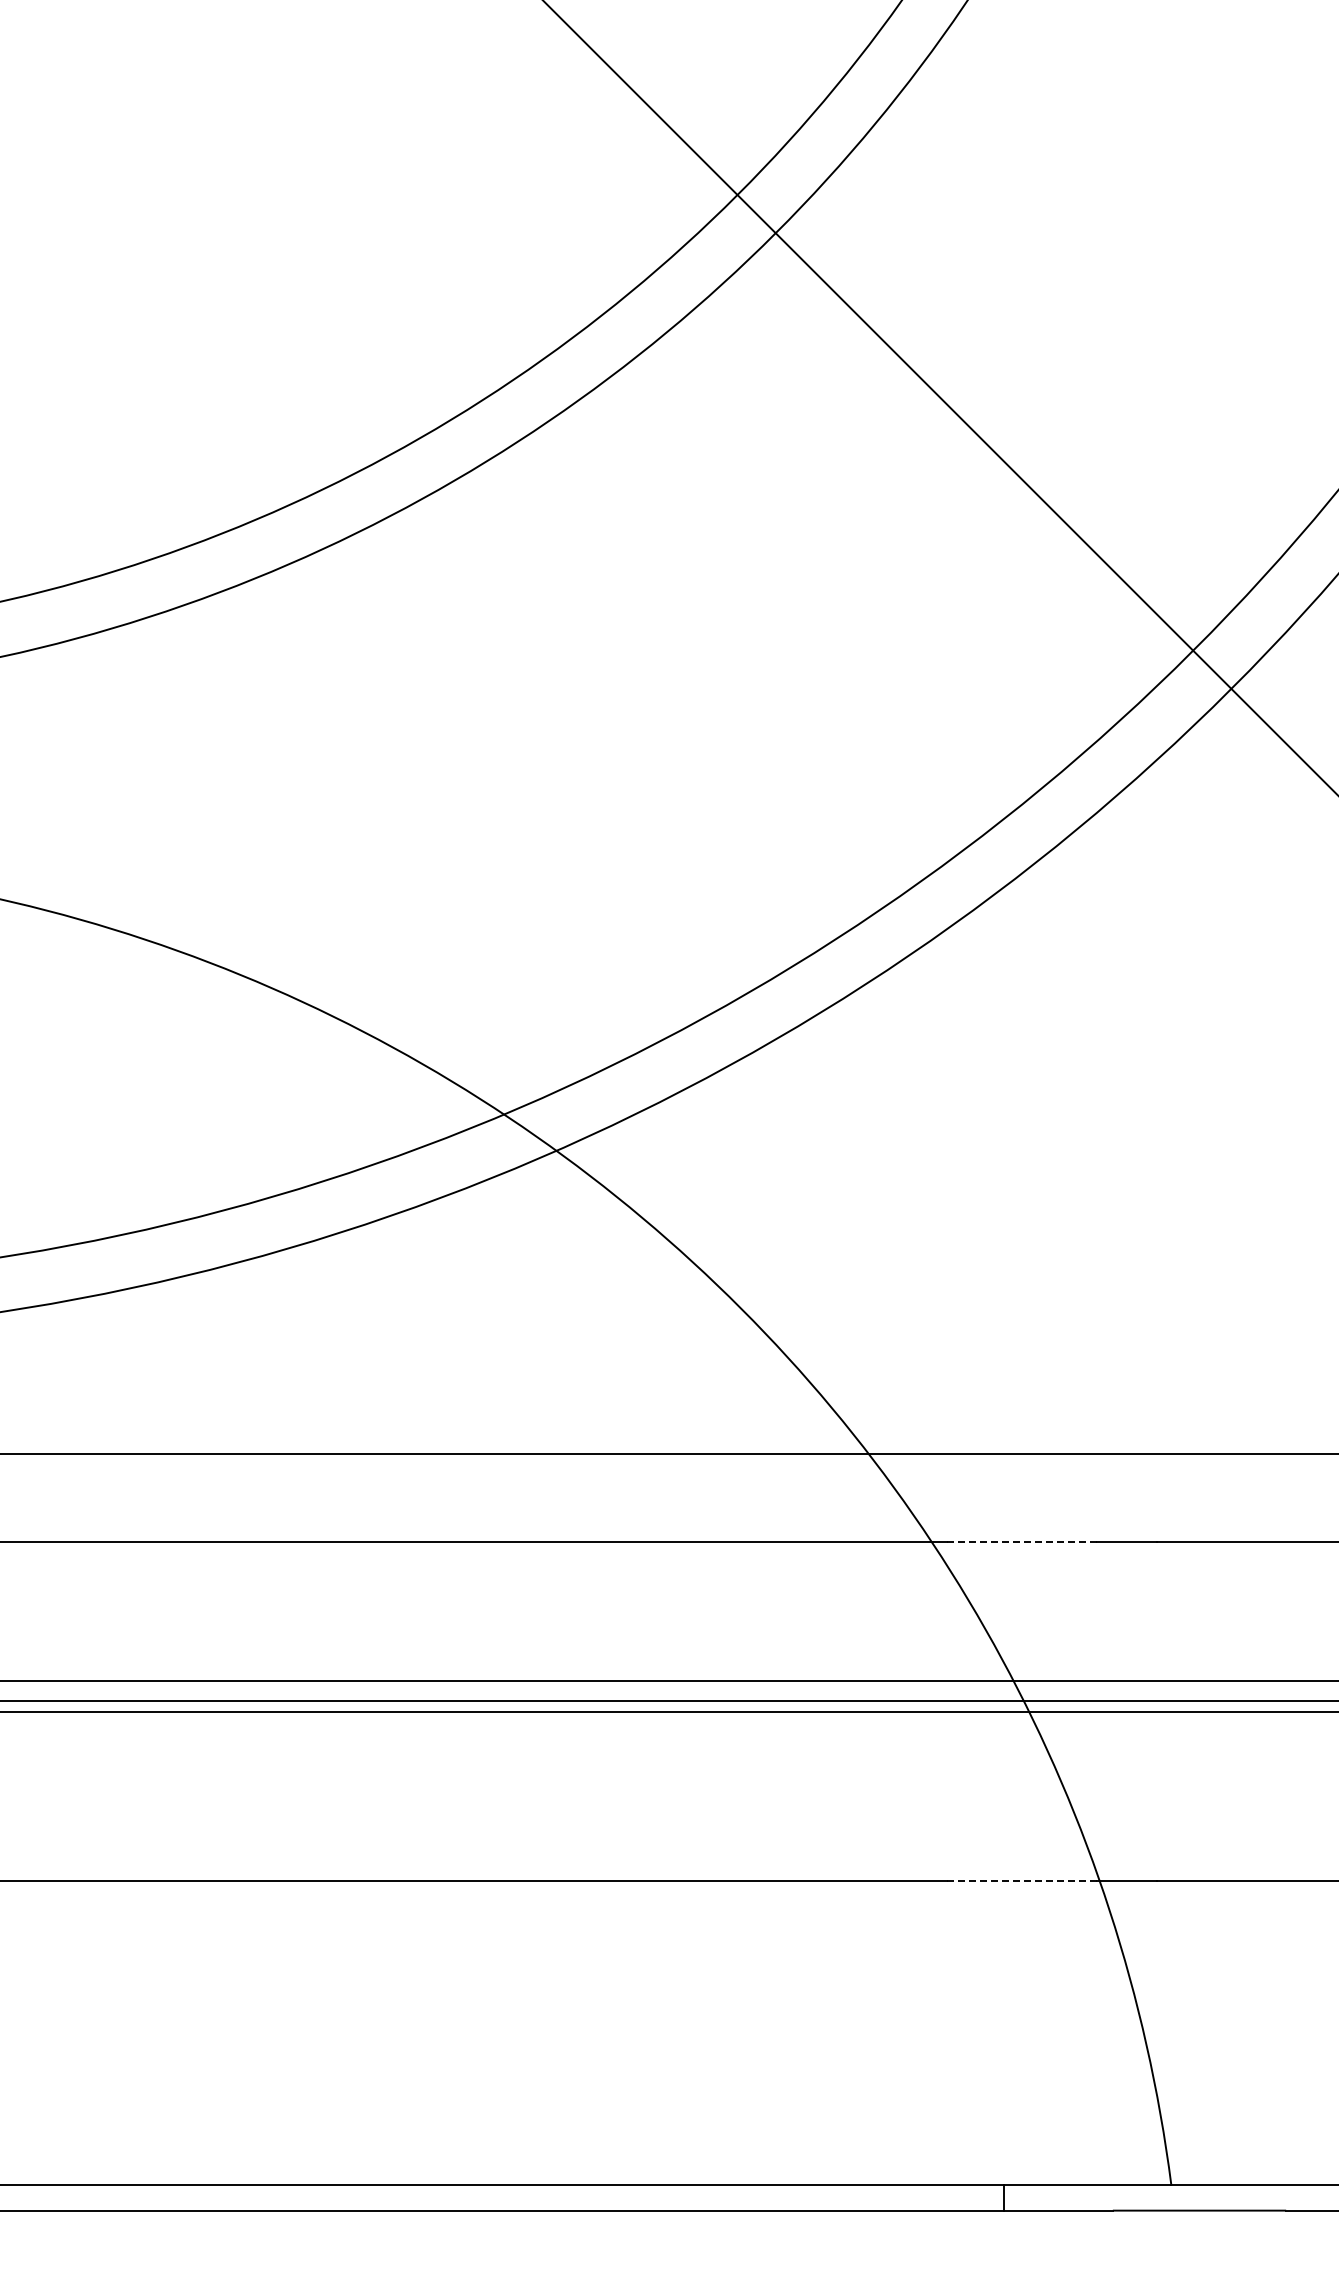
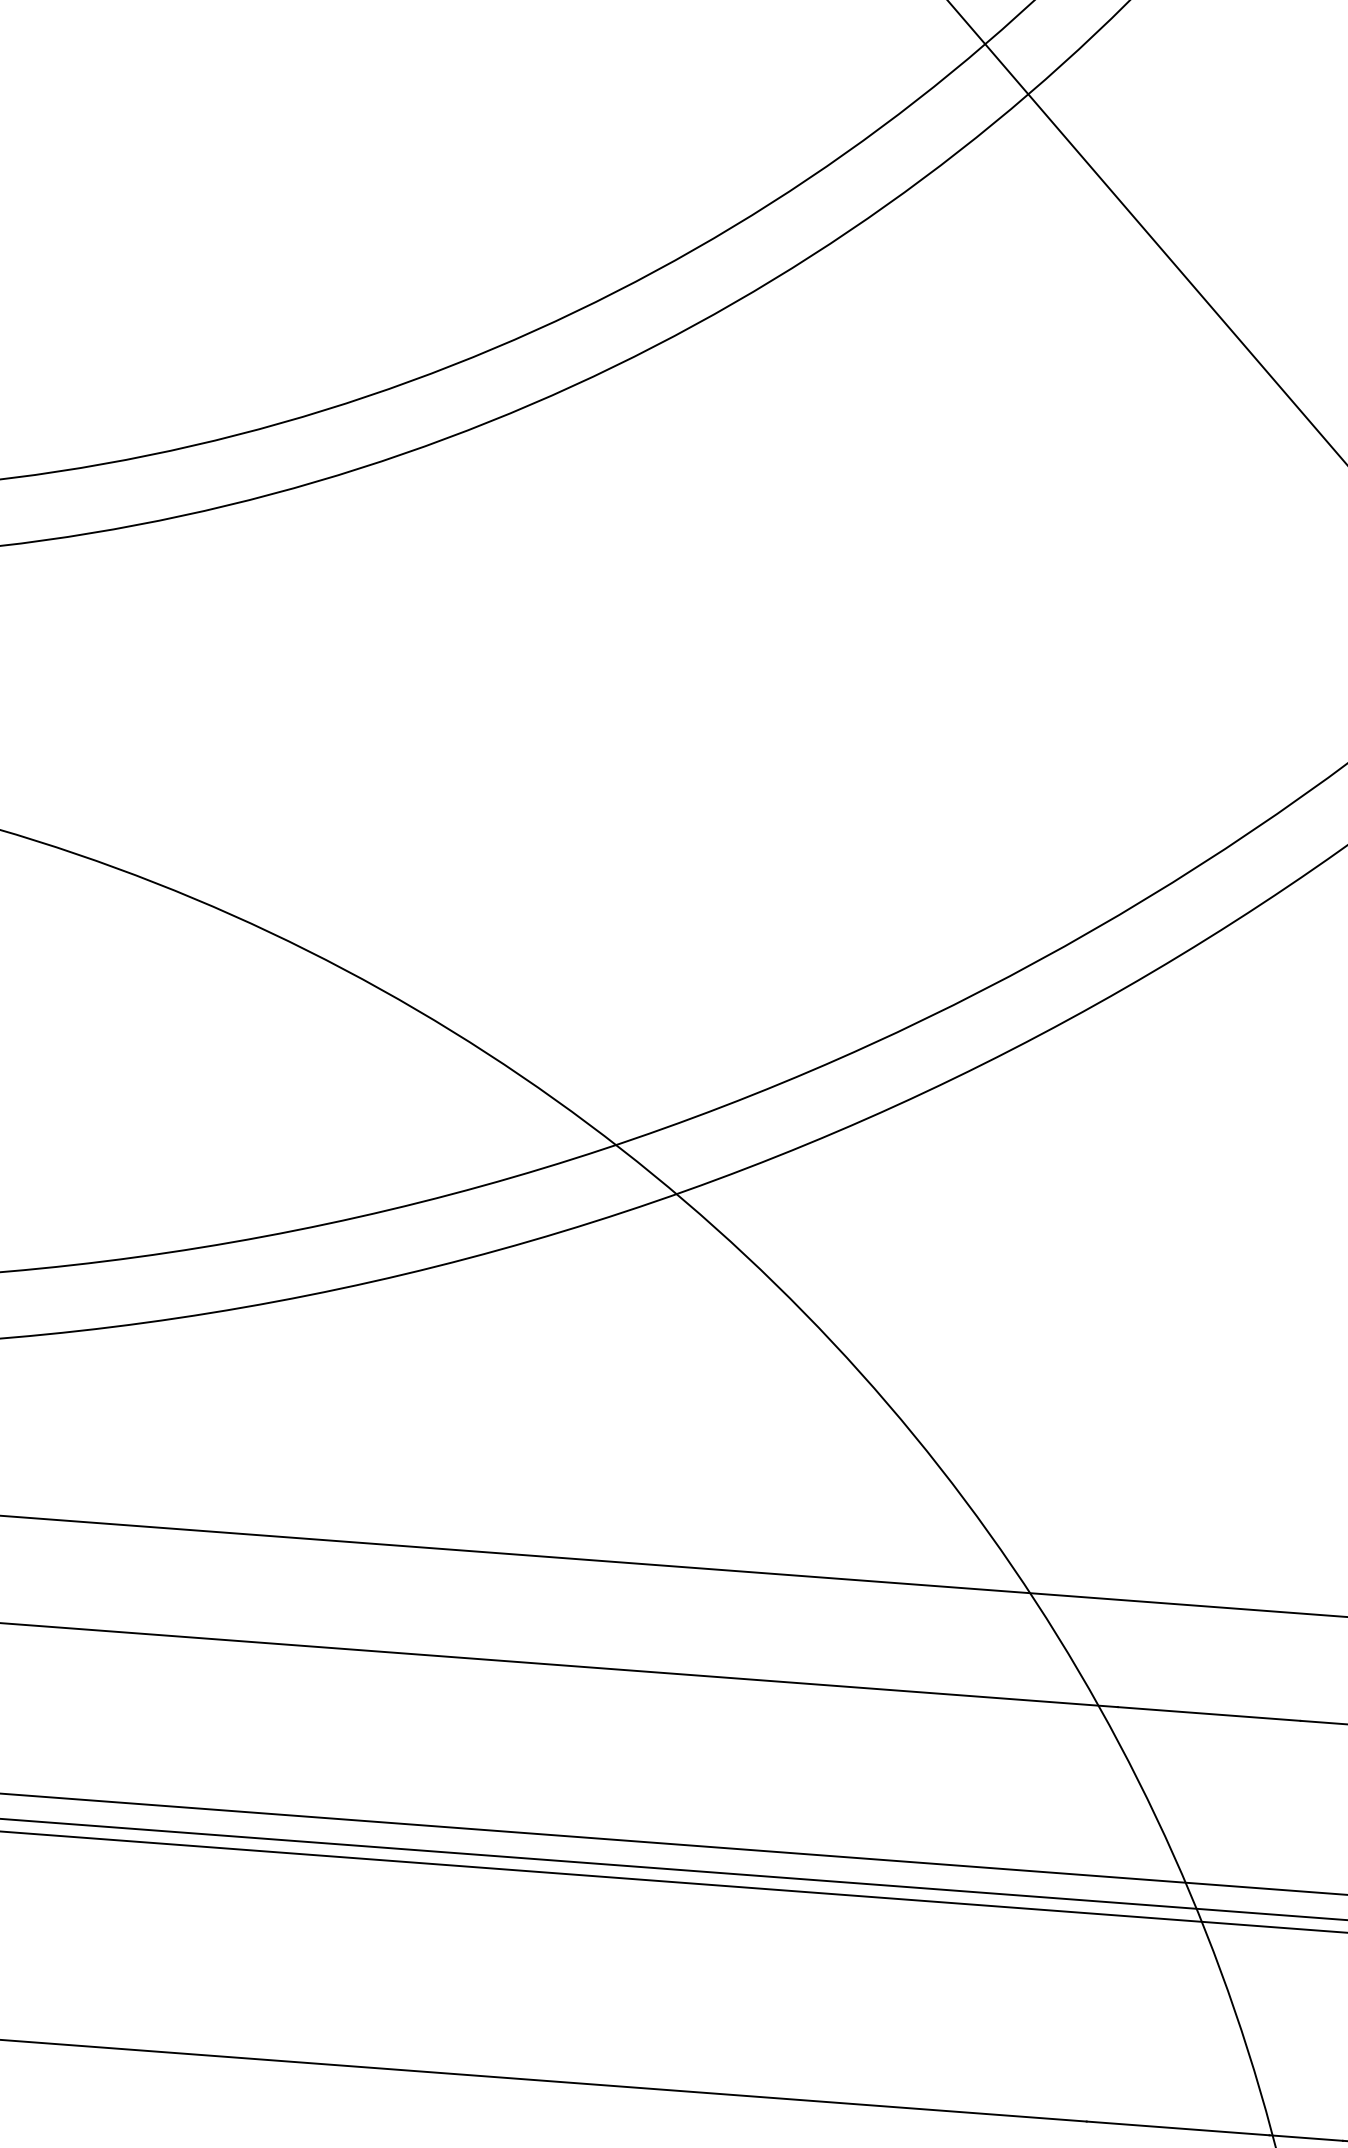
line: (1022, 1541) -> (1209, 1713), dashed -> solid
line: (1022, 1881) -> (1178, 2128), dashed -> solid

